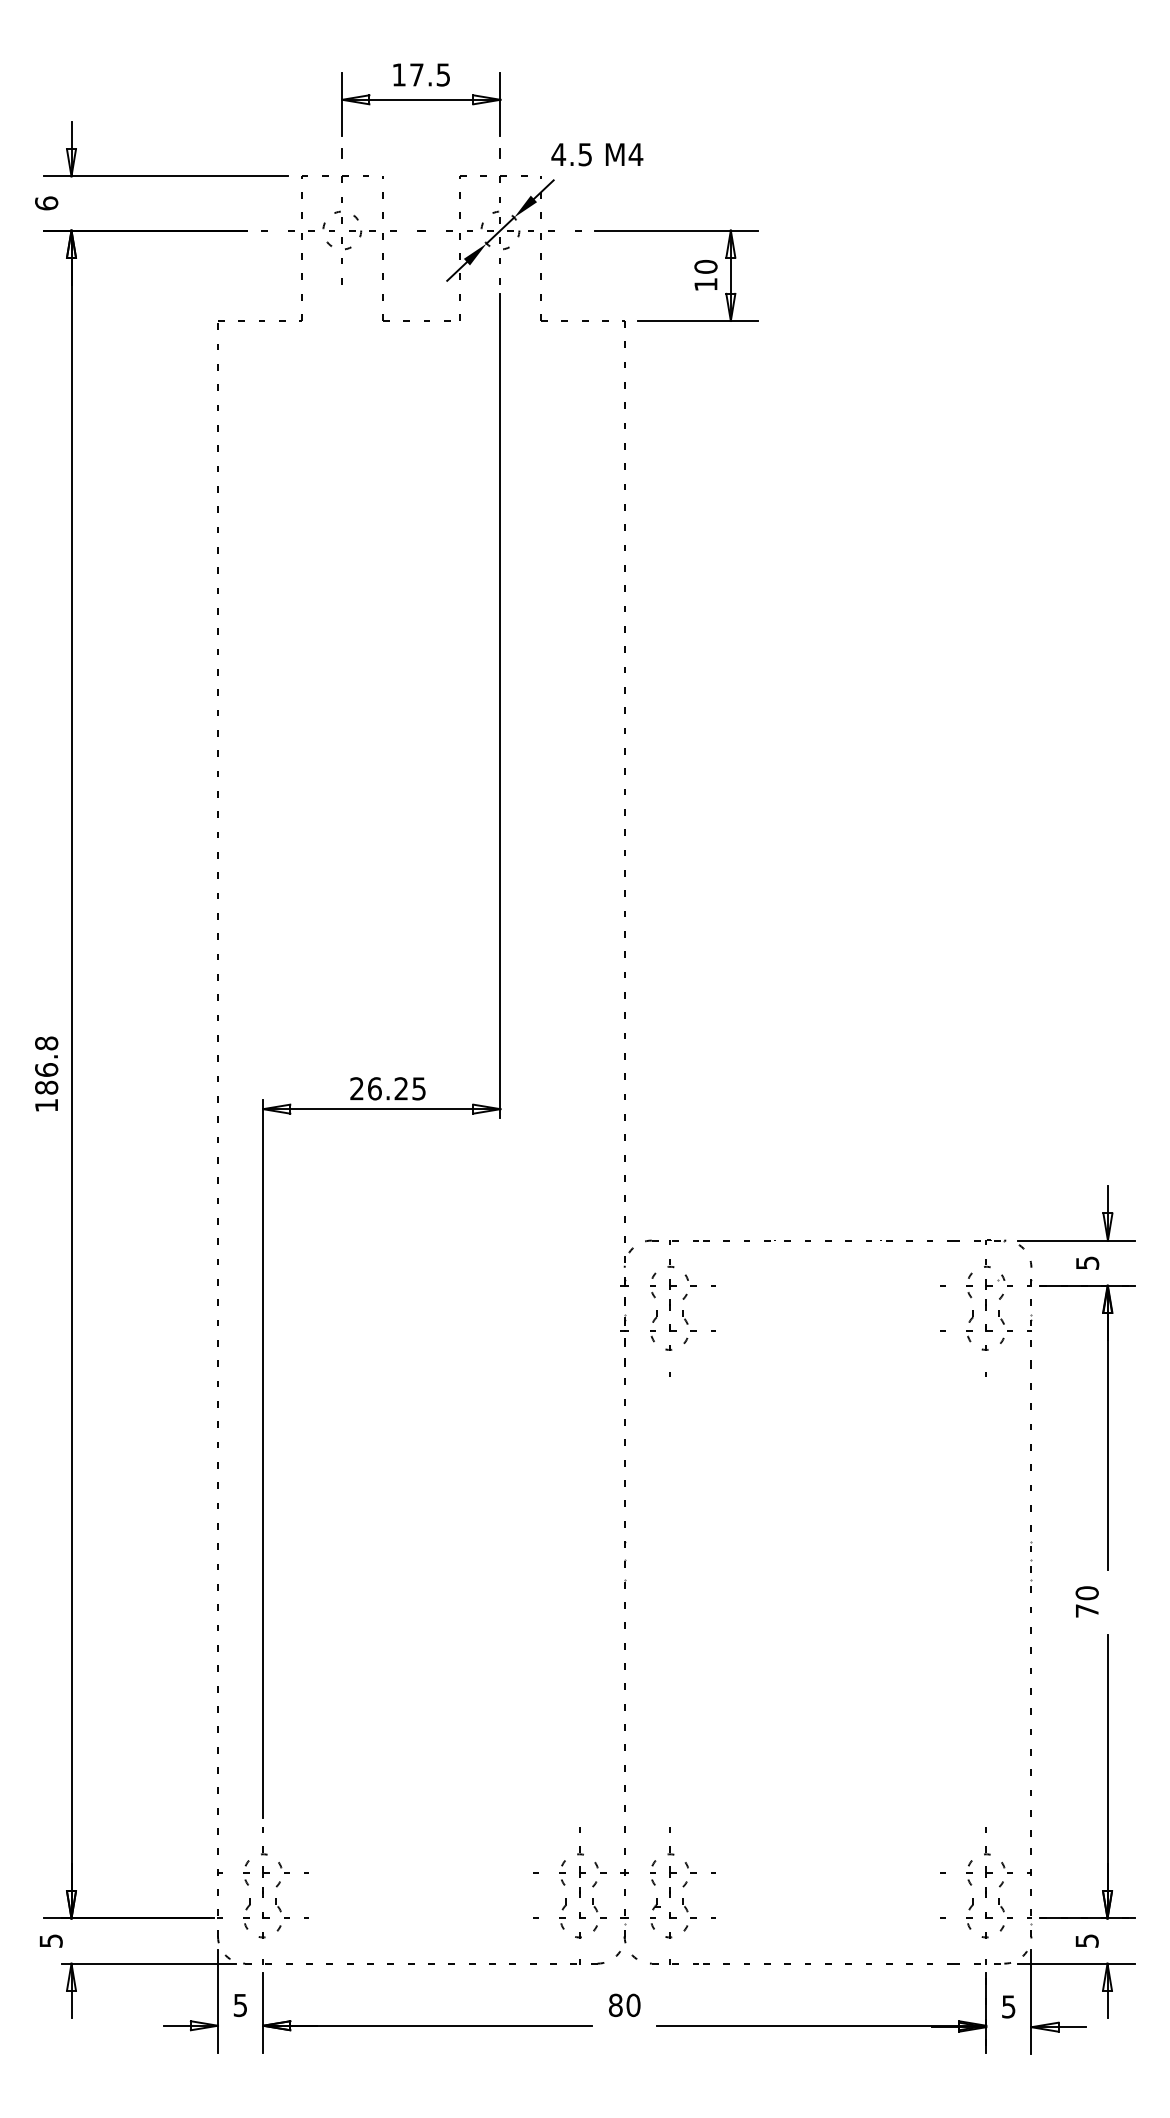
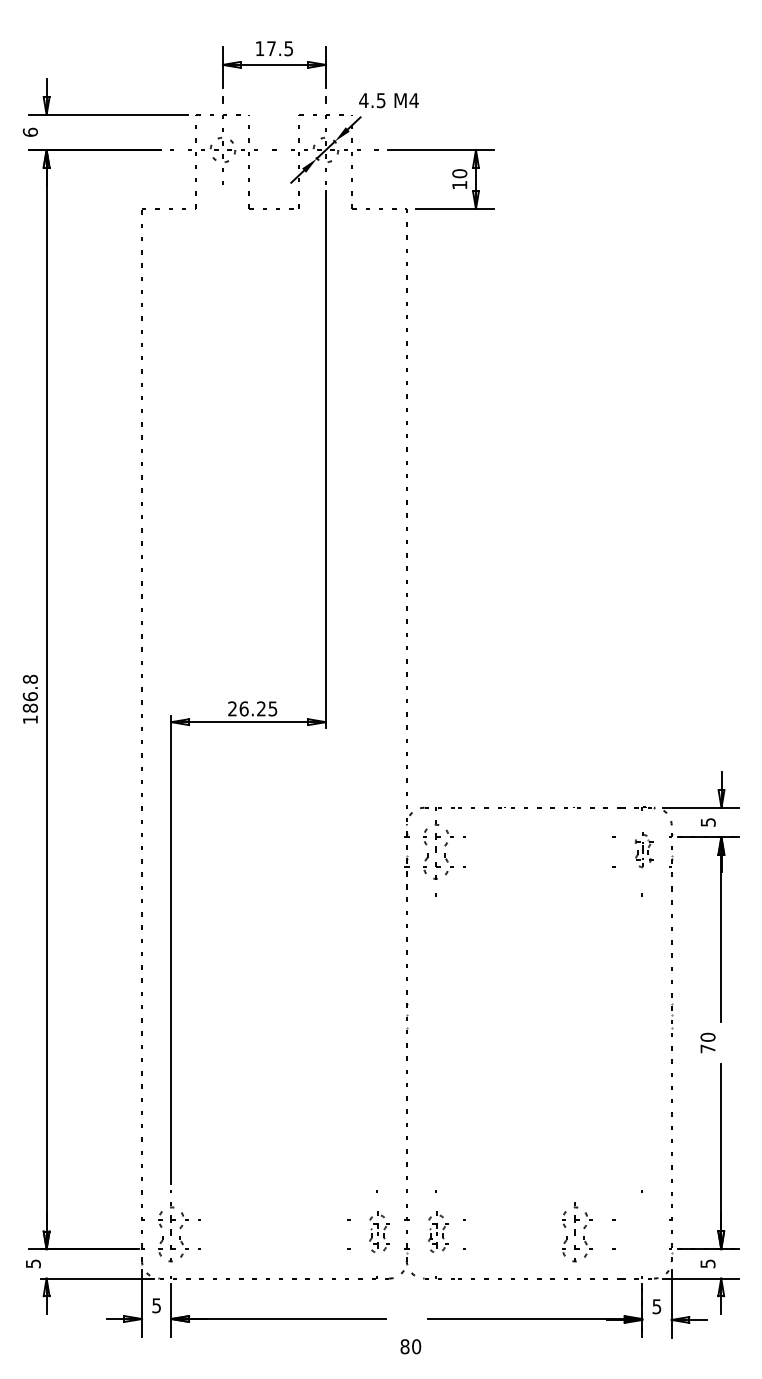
part: (989, 1304) -> (644, 849), size x0.6
part: (582, 1892) -> (379, 1232), size x0.7
part: (673, 1892) -> (438, 1232), size x0.7
part: (989, 1892) -> (577, 1232), moved
text: (624, 2004) -> (410, 1346), moved

